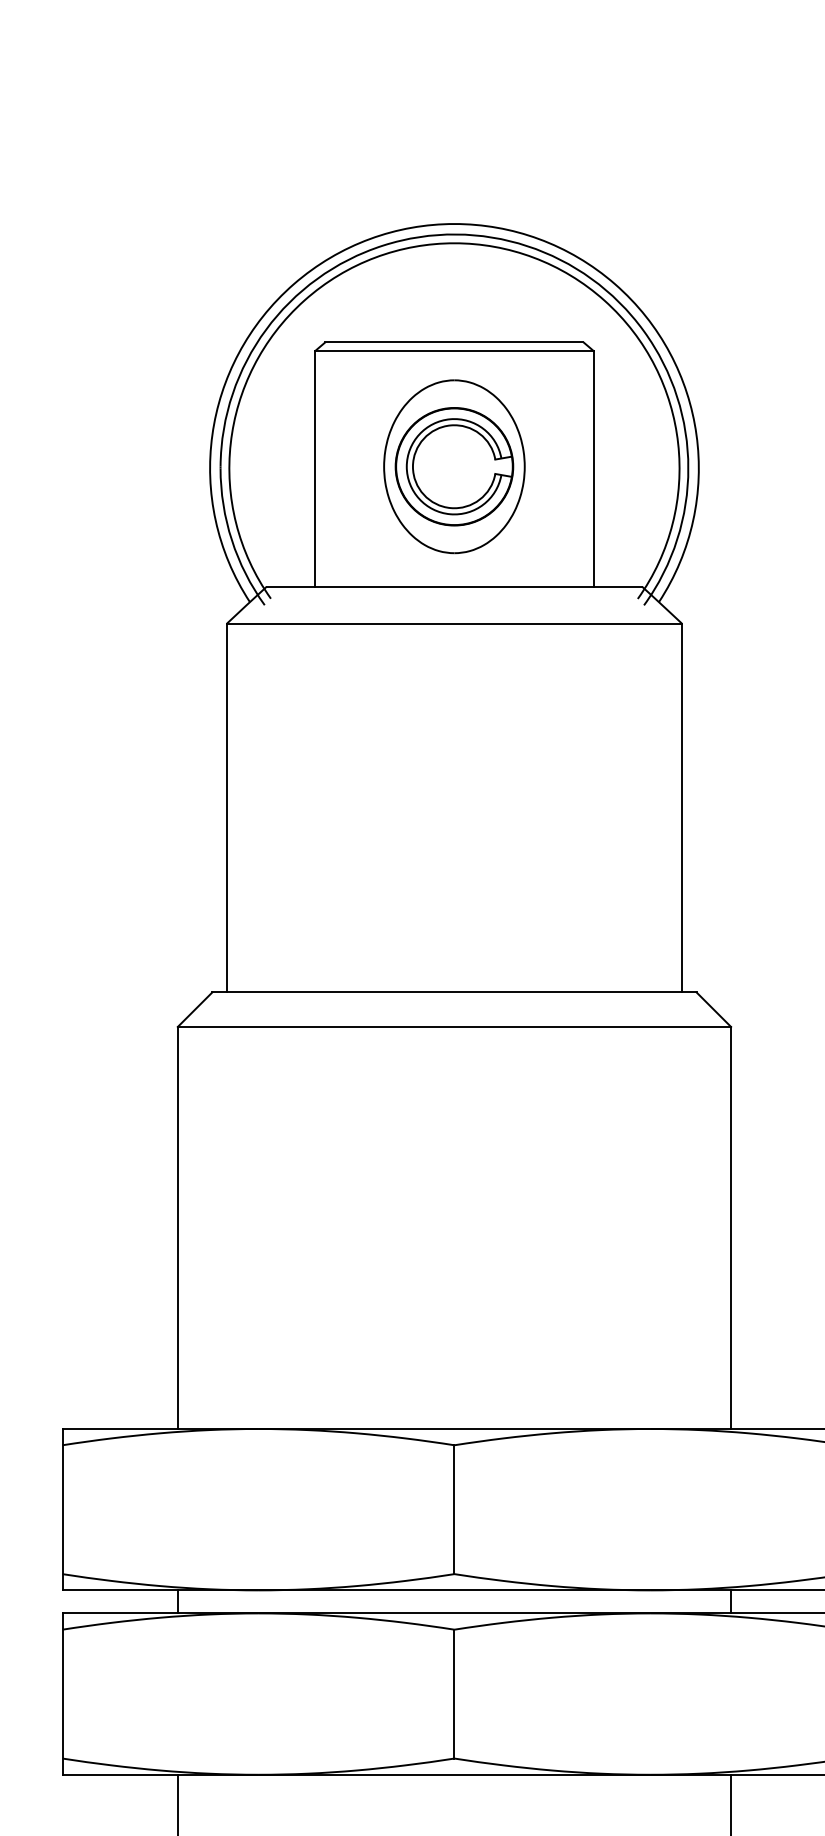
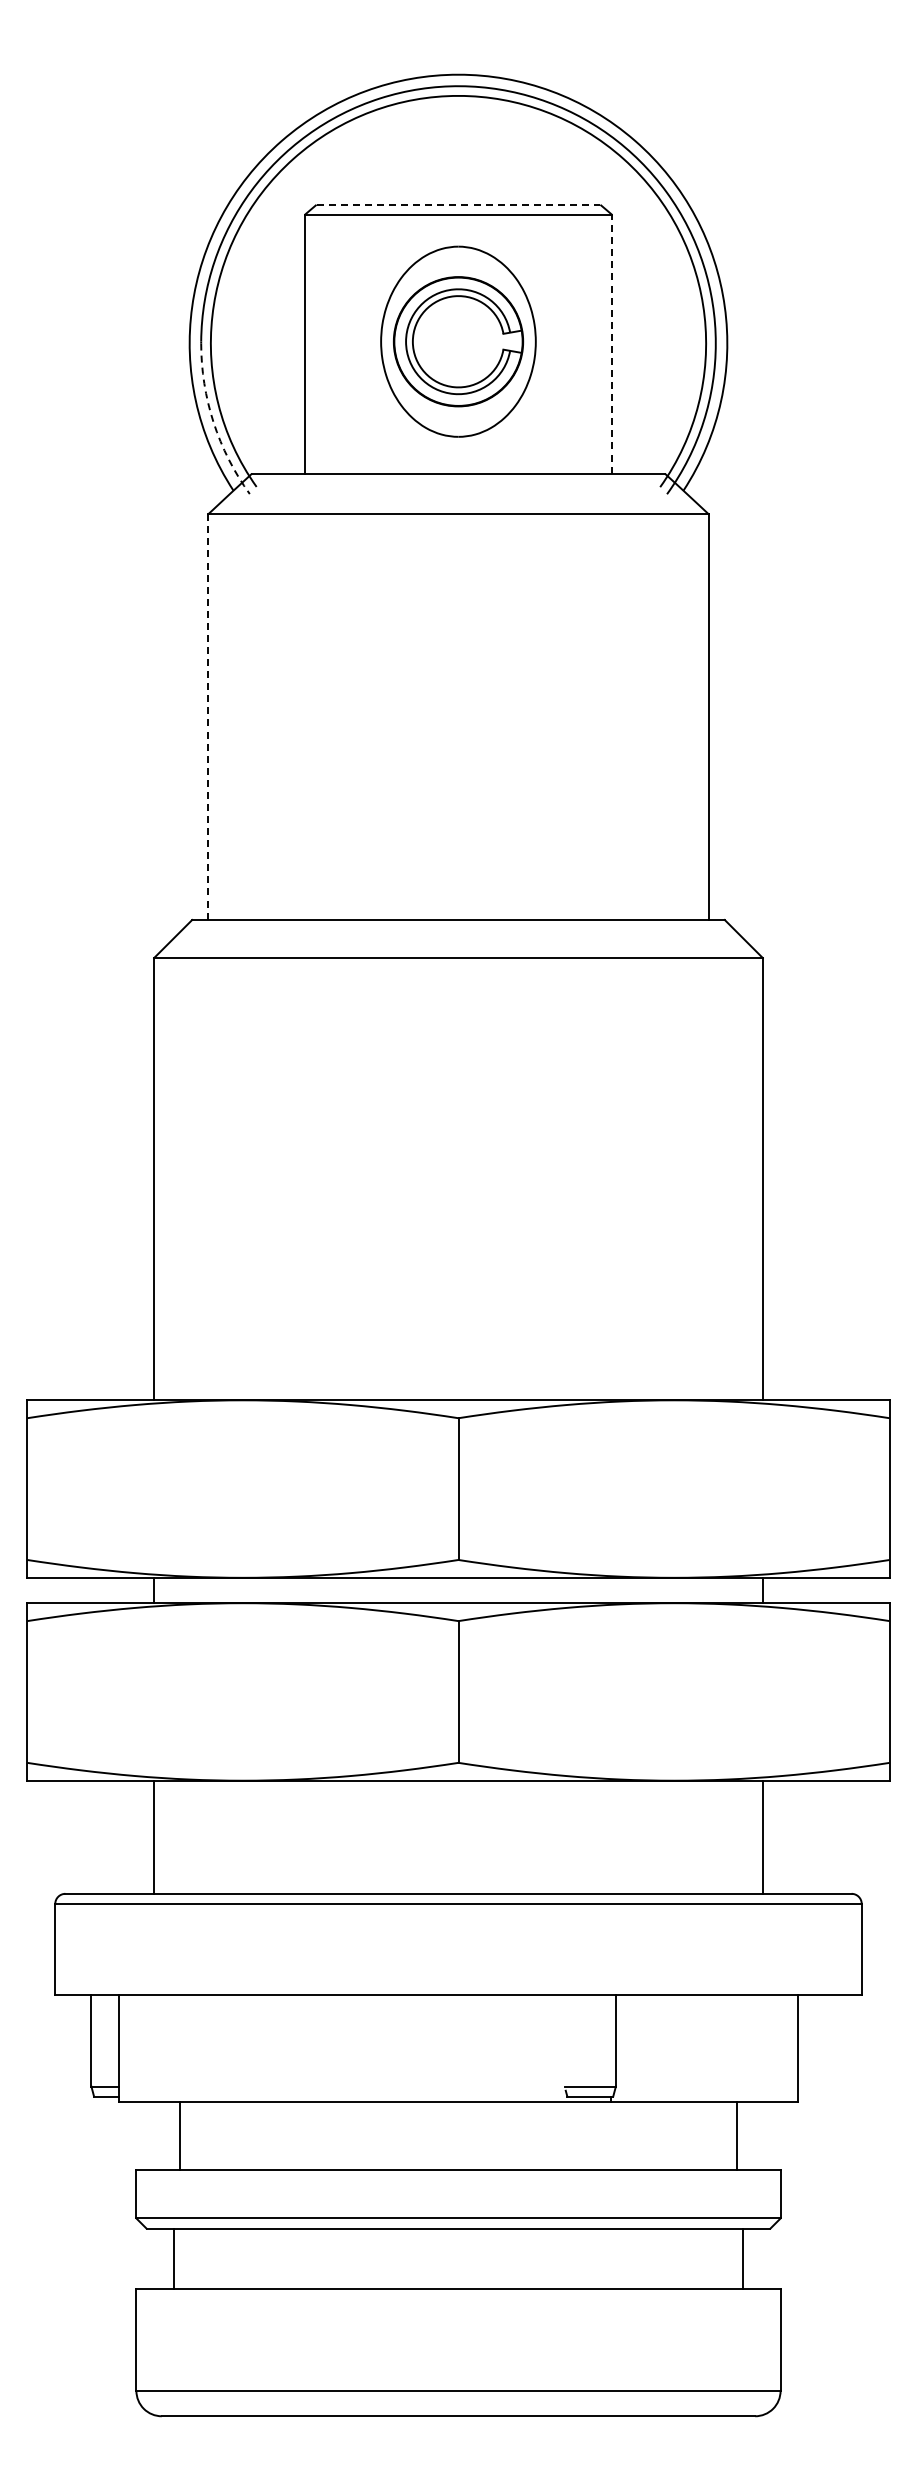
line: (454, 341) -> (458, 204), solid -> dashed
line: (594, 468) -> (612, 343), solid -> dashed
arc: (231, 540) -> (213, 422), solid -> dashed
line: (227, 808) -> (208, 717), solid -> dashed

